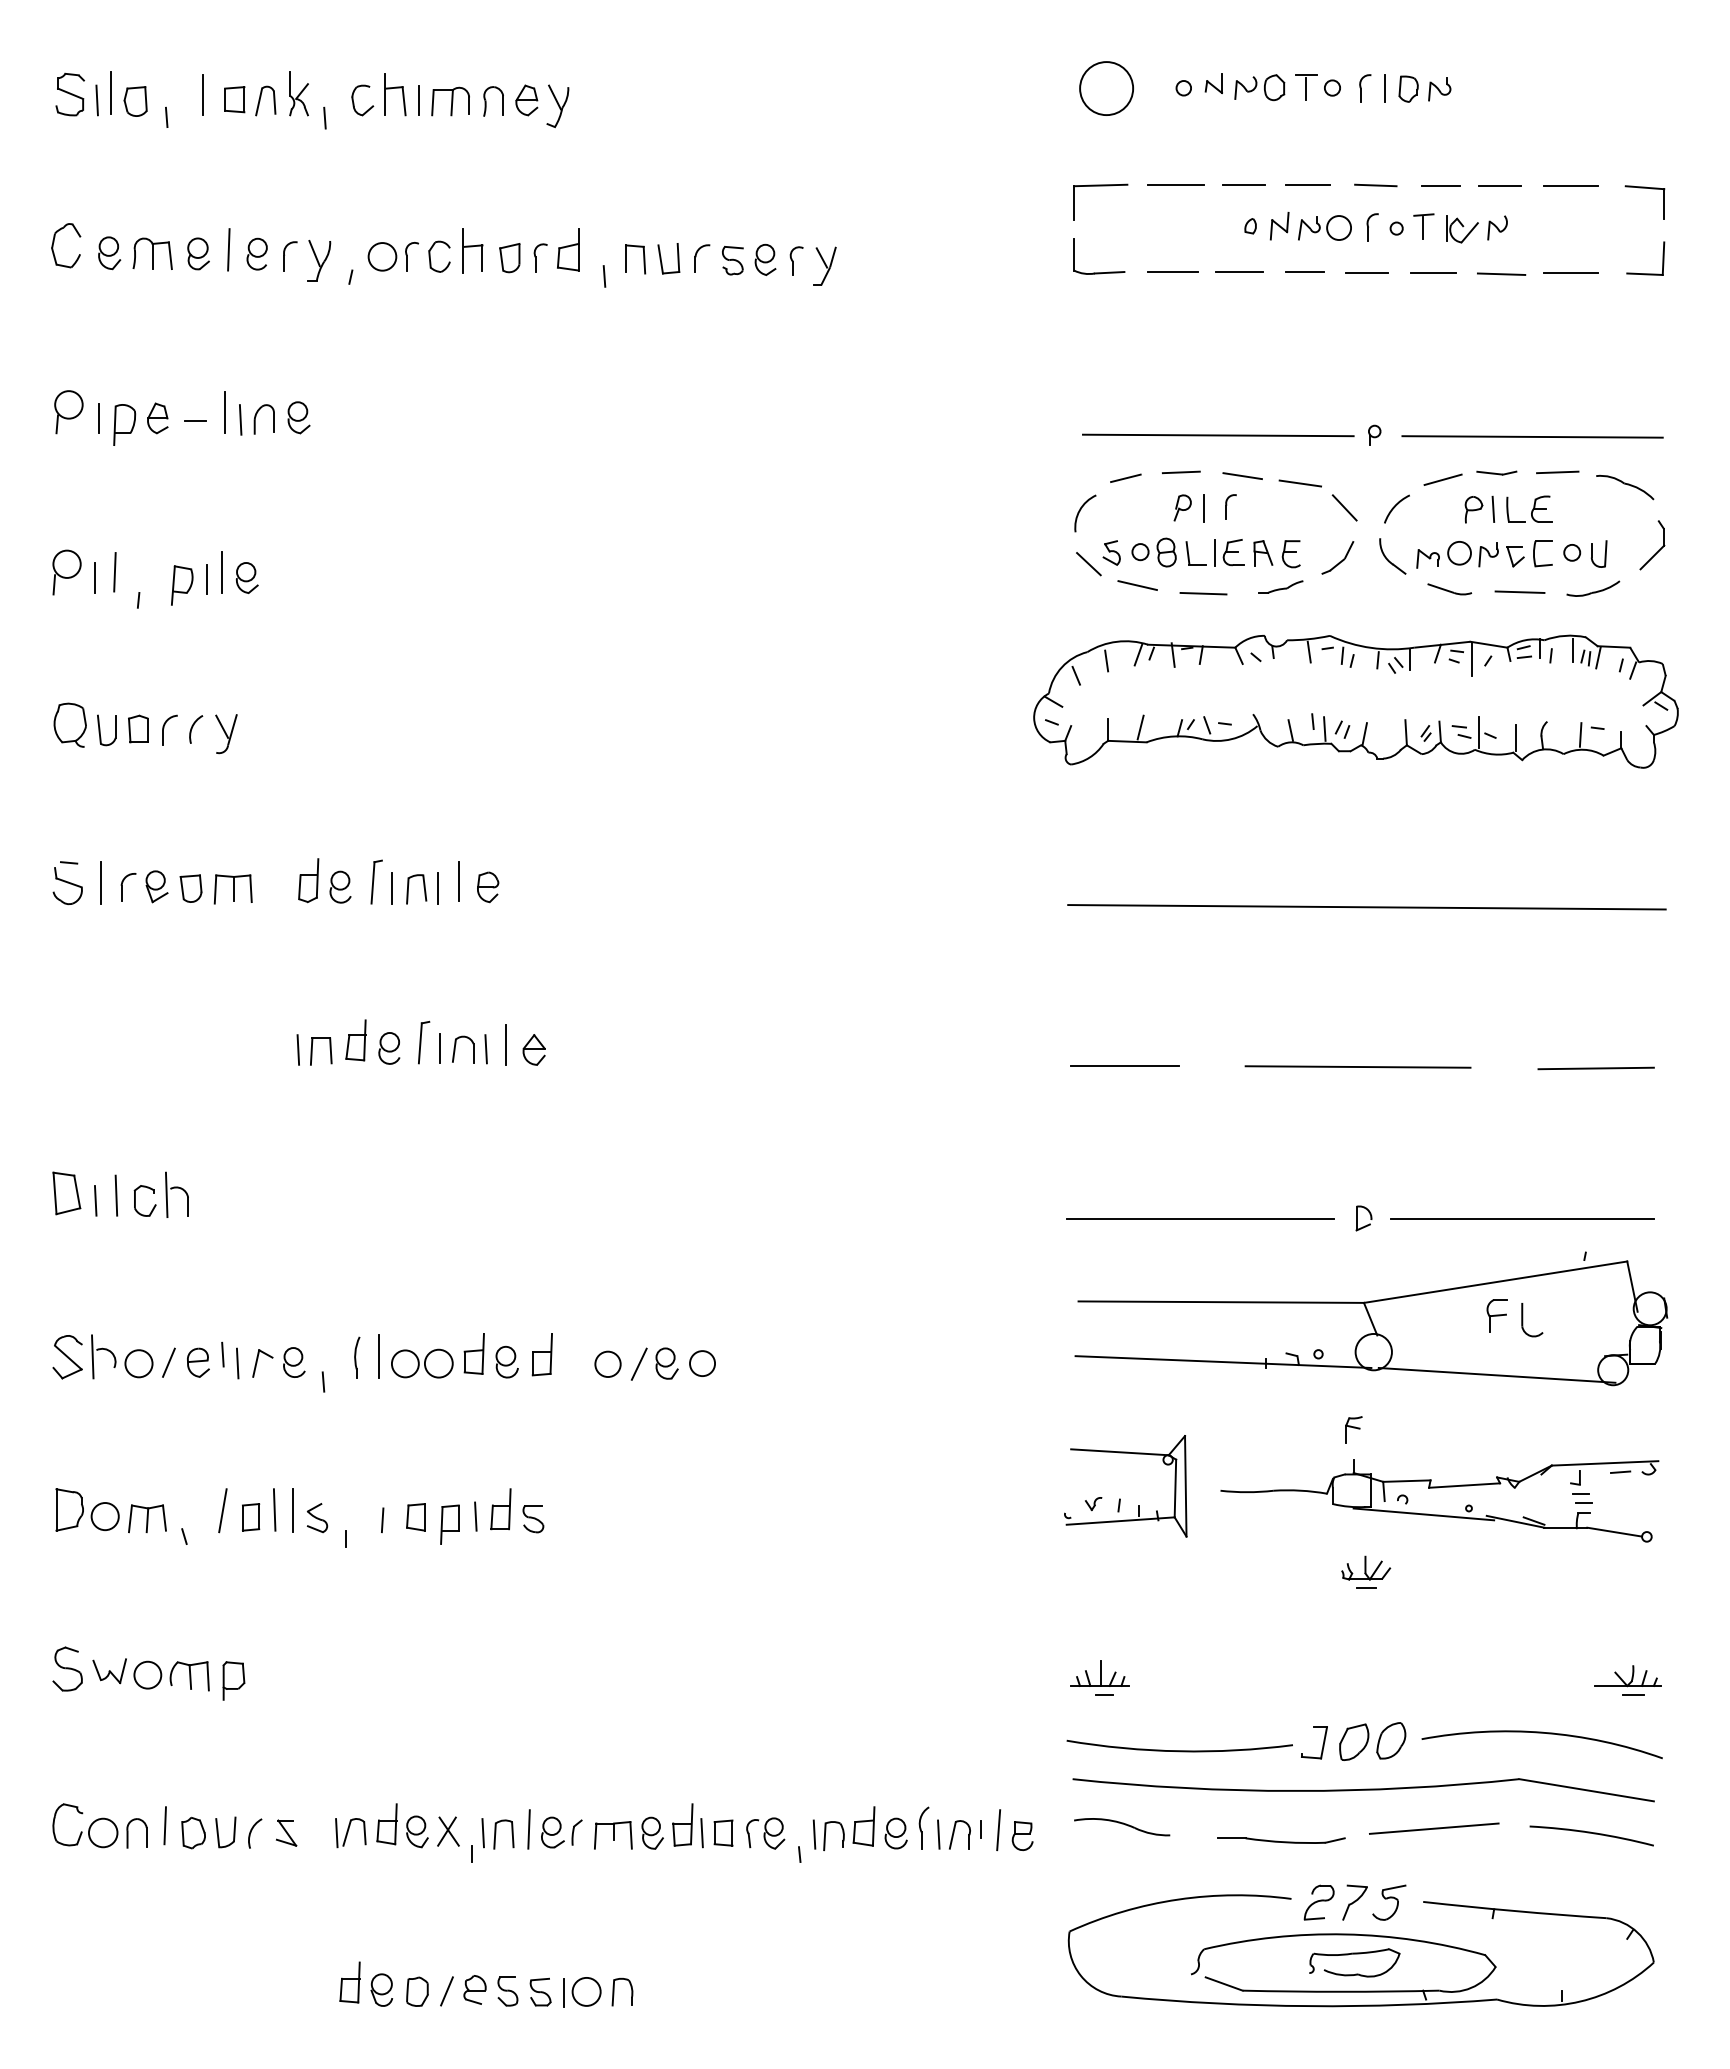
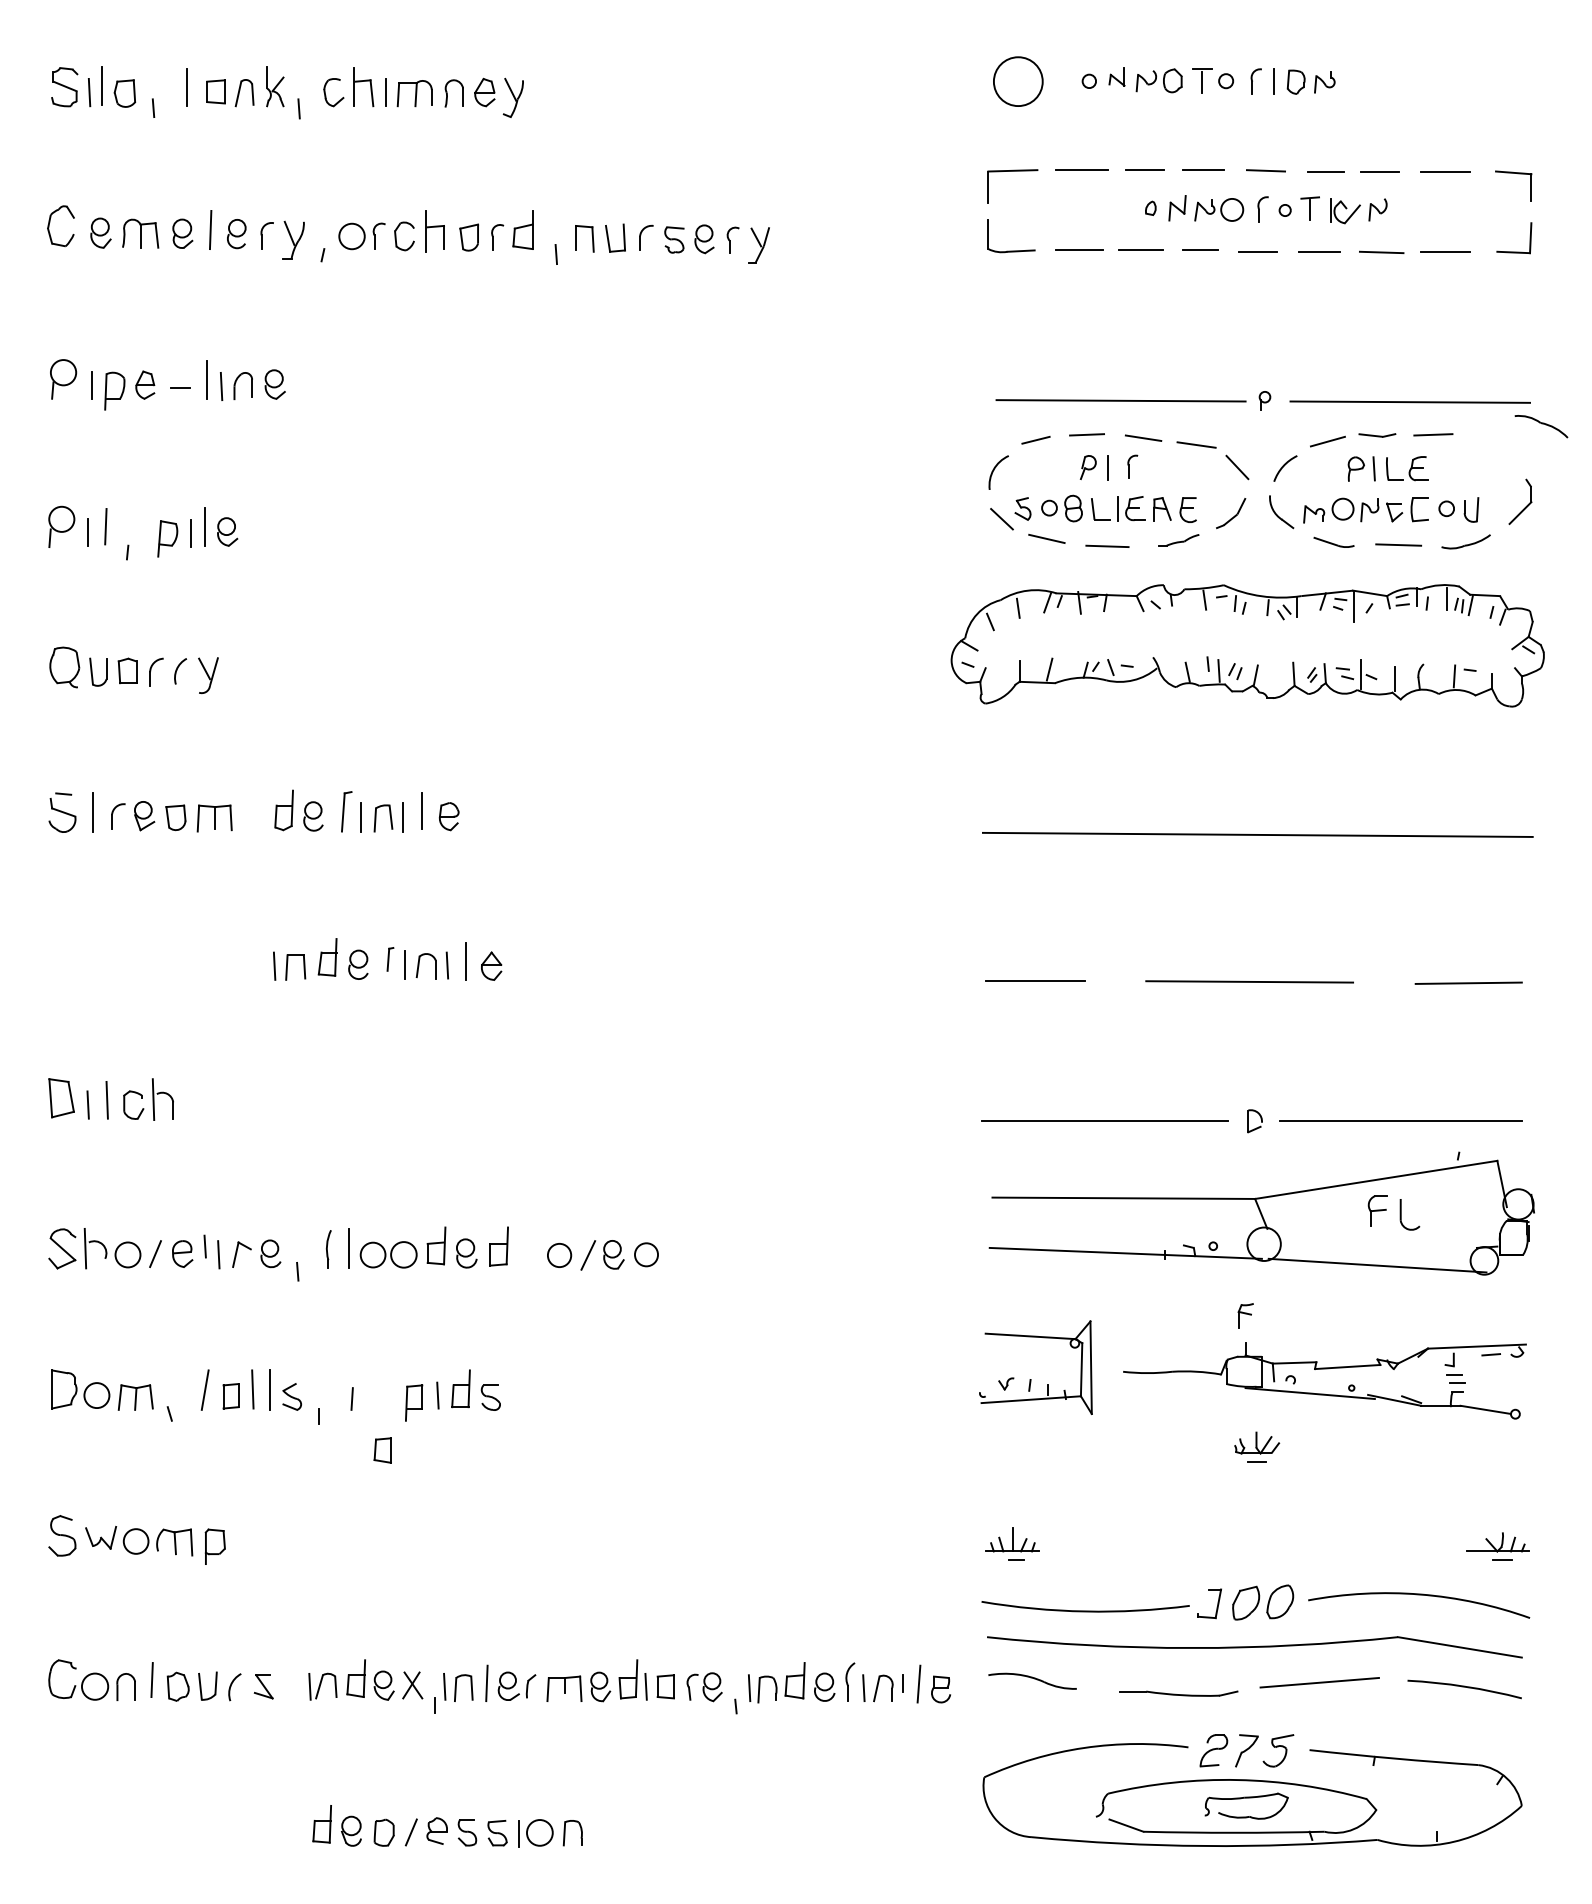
part: (1625, 487) -> (1541, 426), moved
part: (424, 1042) -> (390, 959), size x0.6
part: (415, 1517) -> (382, 1450), moved

